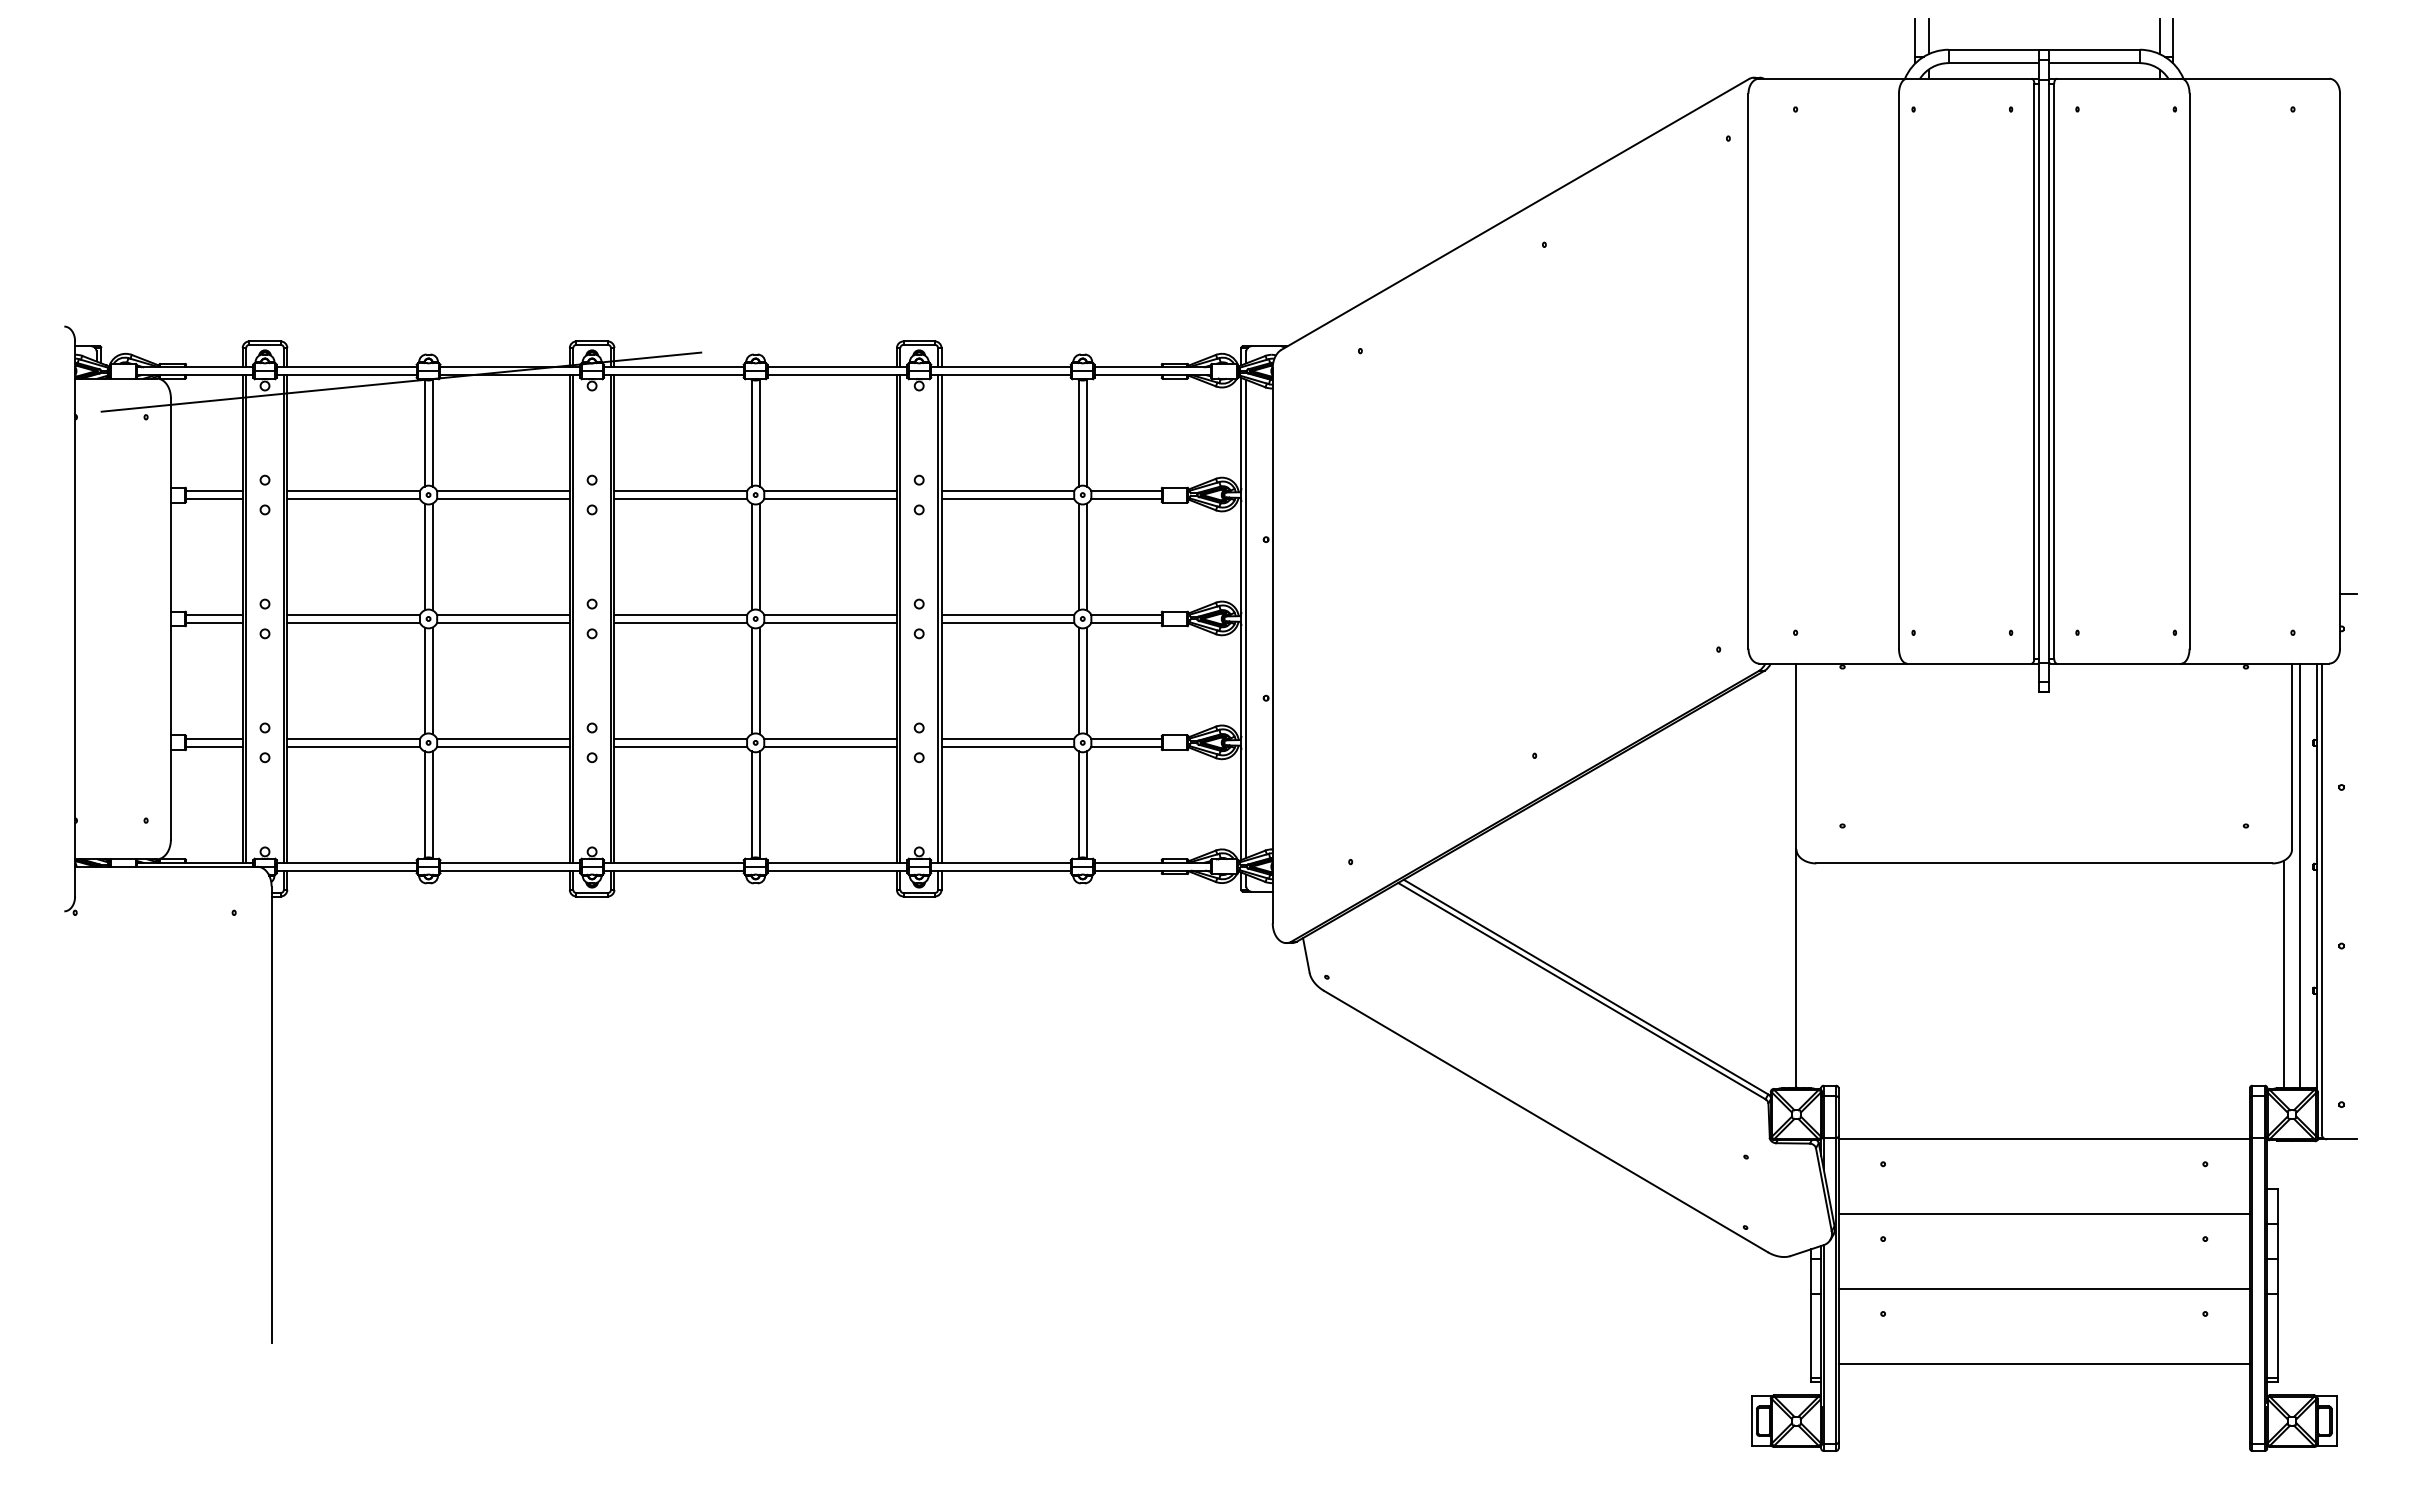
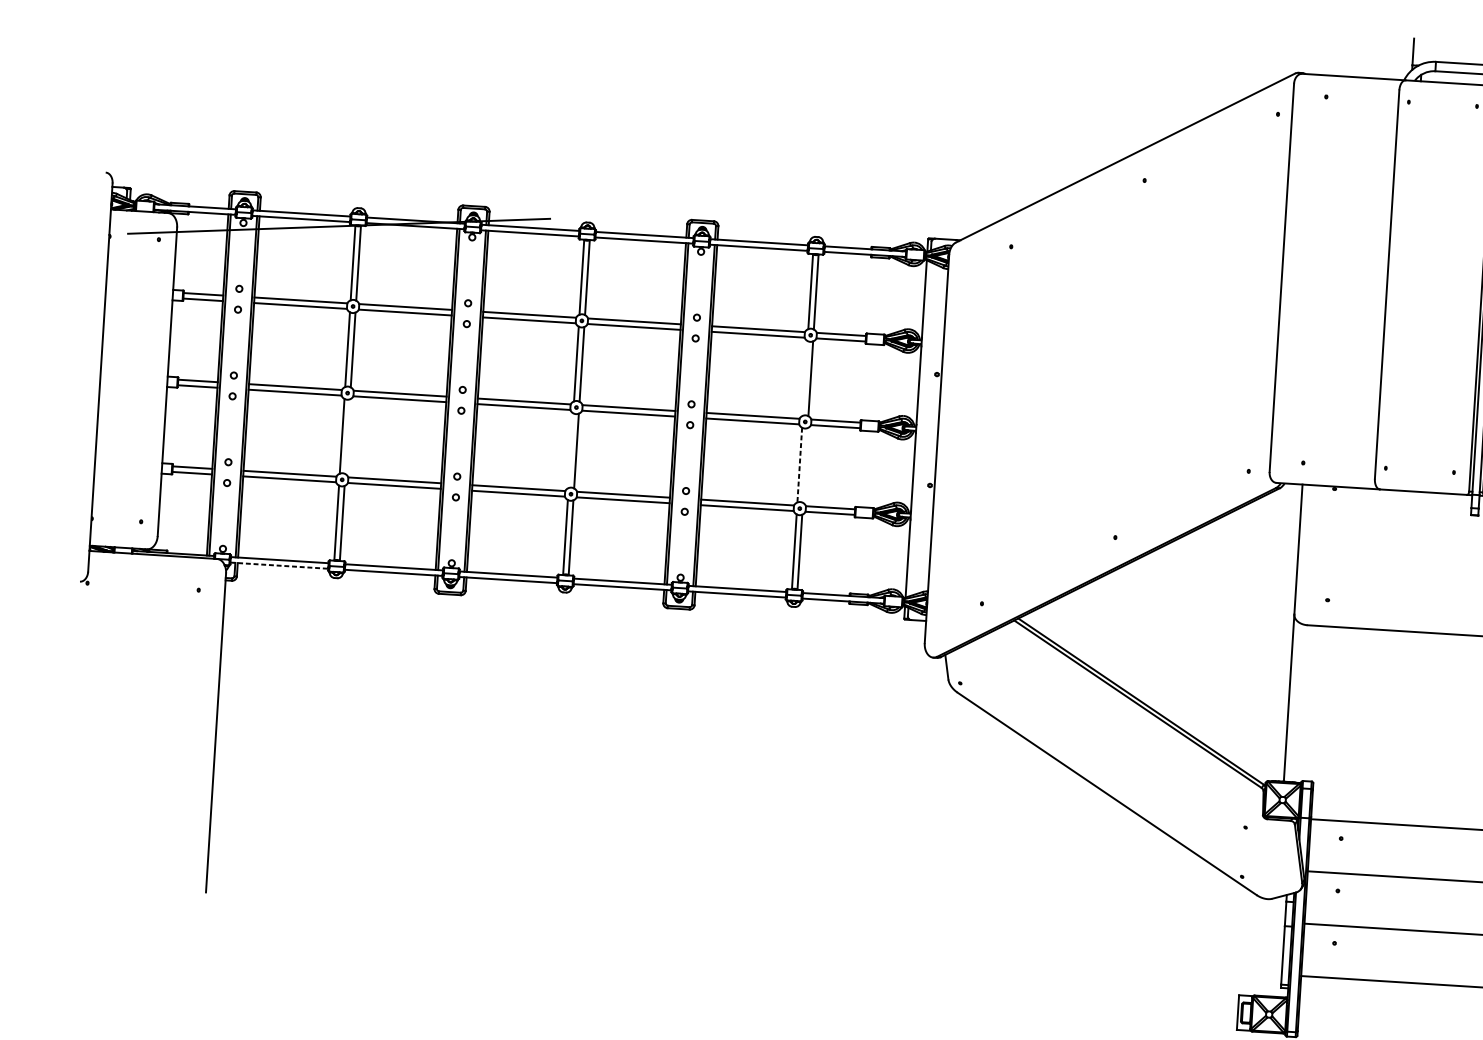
line: (1928, 36) -> (1422, 51), removed
line: (1078, 556) -> (805, 378), removed
line: (1246, 618) -> (919, 428), removed
line: (432, 680) -> (347, 436), removed
line: (751, 680) -> (570, 450), removed
line: (1086, 680) -> (805, 465), removed
line: (1078, 681) -> (799, 465), solid -> dashed
line: (346, 870) -> (279, 565), solid -> dashed

